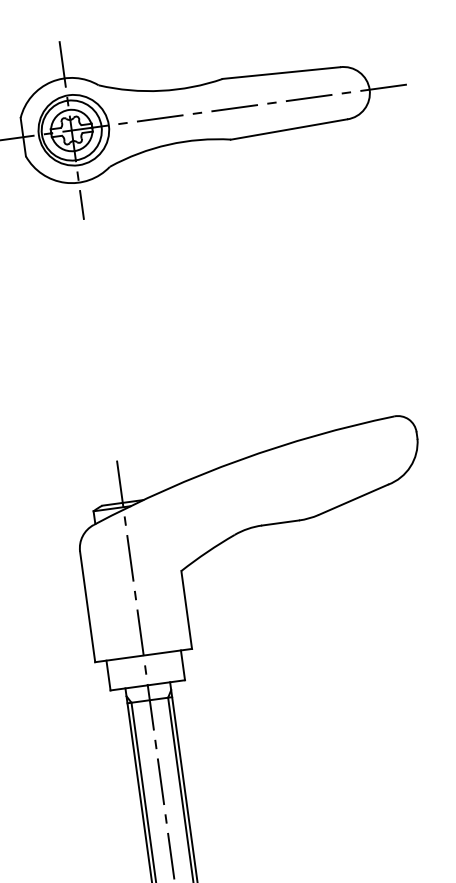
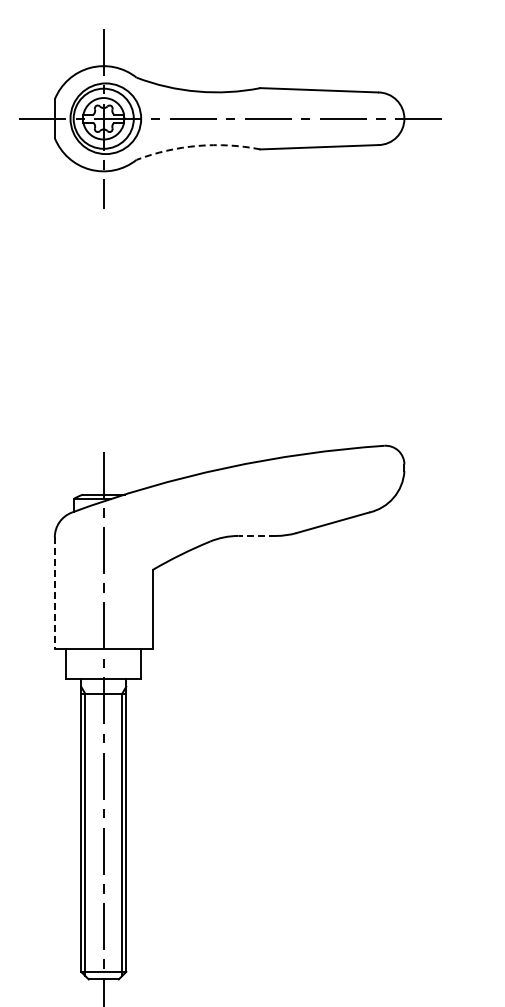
arc: (168, 144) -> (197, 145), solid -> dashed
line: (280, 522) -> (257, 535), solid -> dashed
line: (87, 606) -> (54, 592), solid -> dashed

